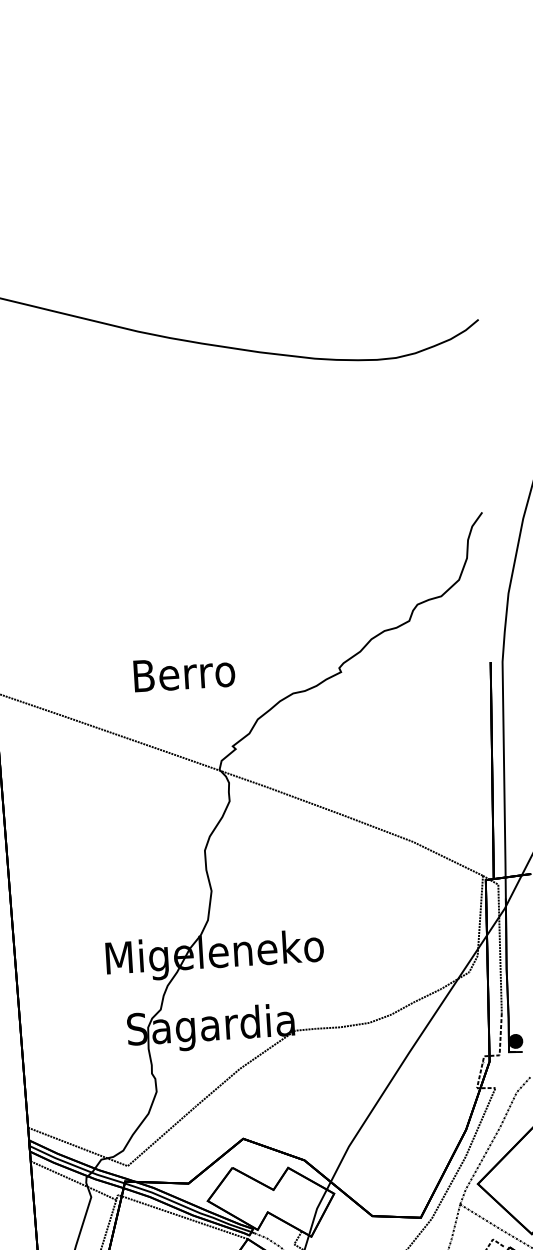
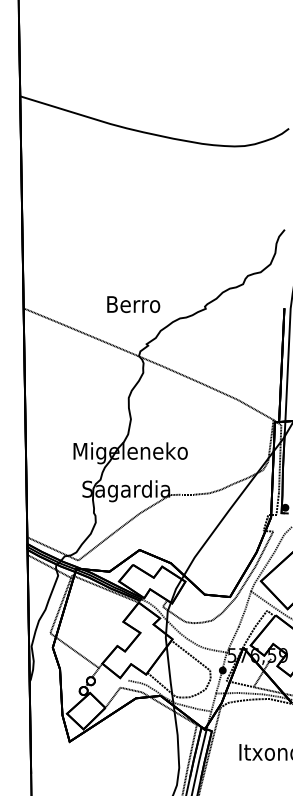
text: (184, 673) -> (133, 304), moved

